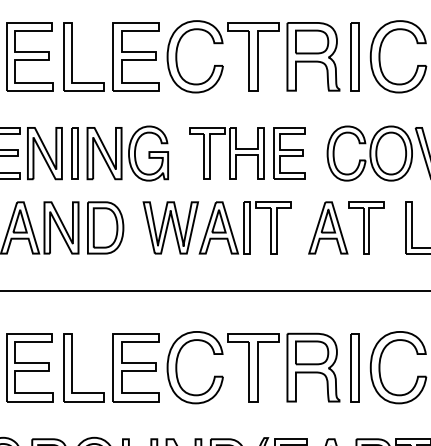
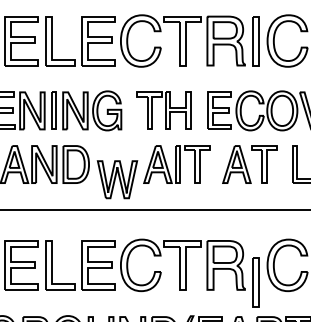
part: (289, 153) -> (219, 110), moved
part: (170, 227) -> (117, 179), moved
part: (354, 367) -> (255, 282), moved

